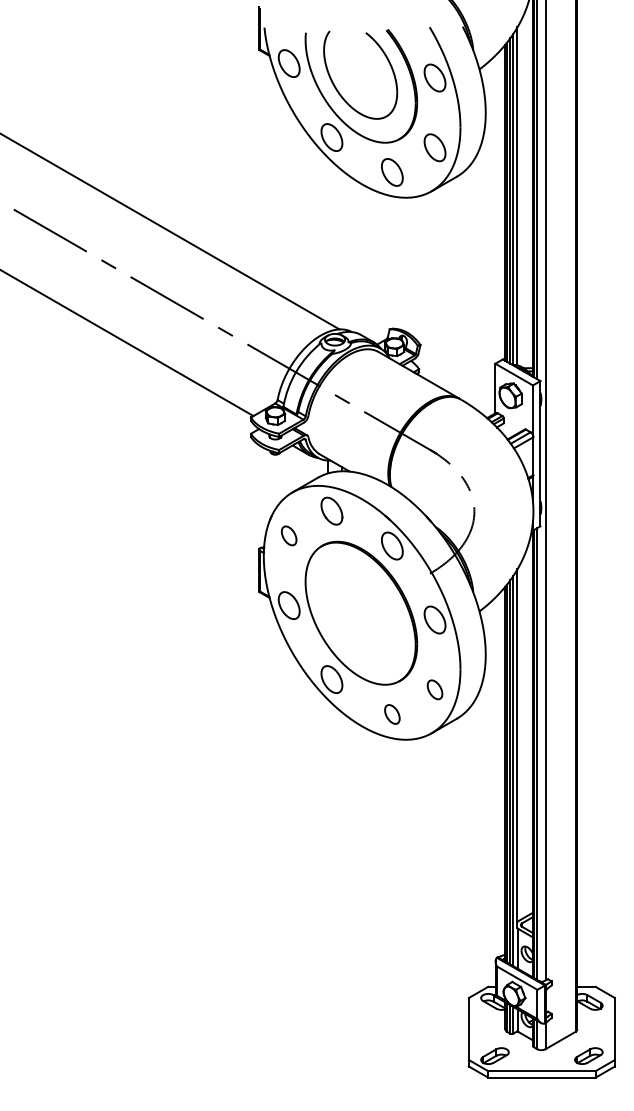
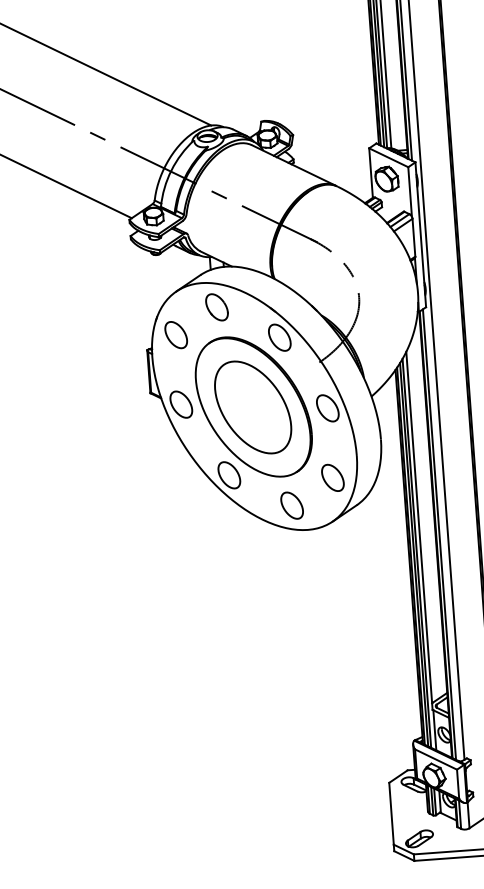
part: (288, 535) -> (175, 334), size x1.43
part: (360, 613) -> (252, 407), added
part: (434, 689) -> (332, 477), size x1.43
part: (392, 714) -> (292, 505), size x1.43

